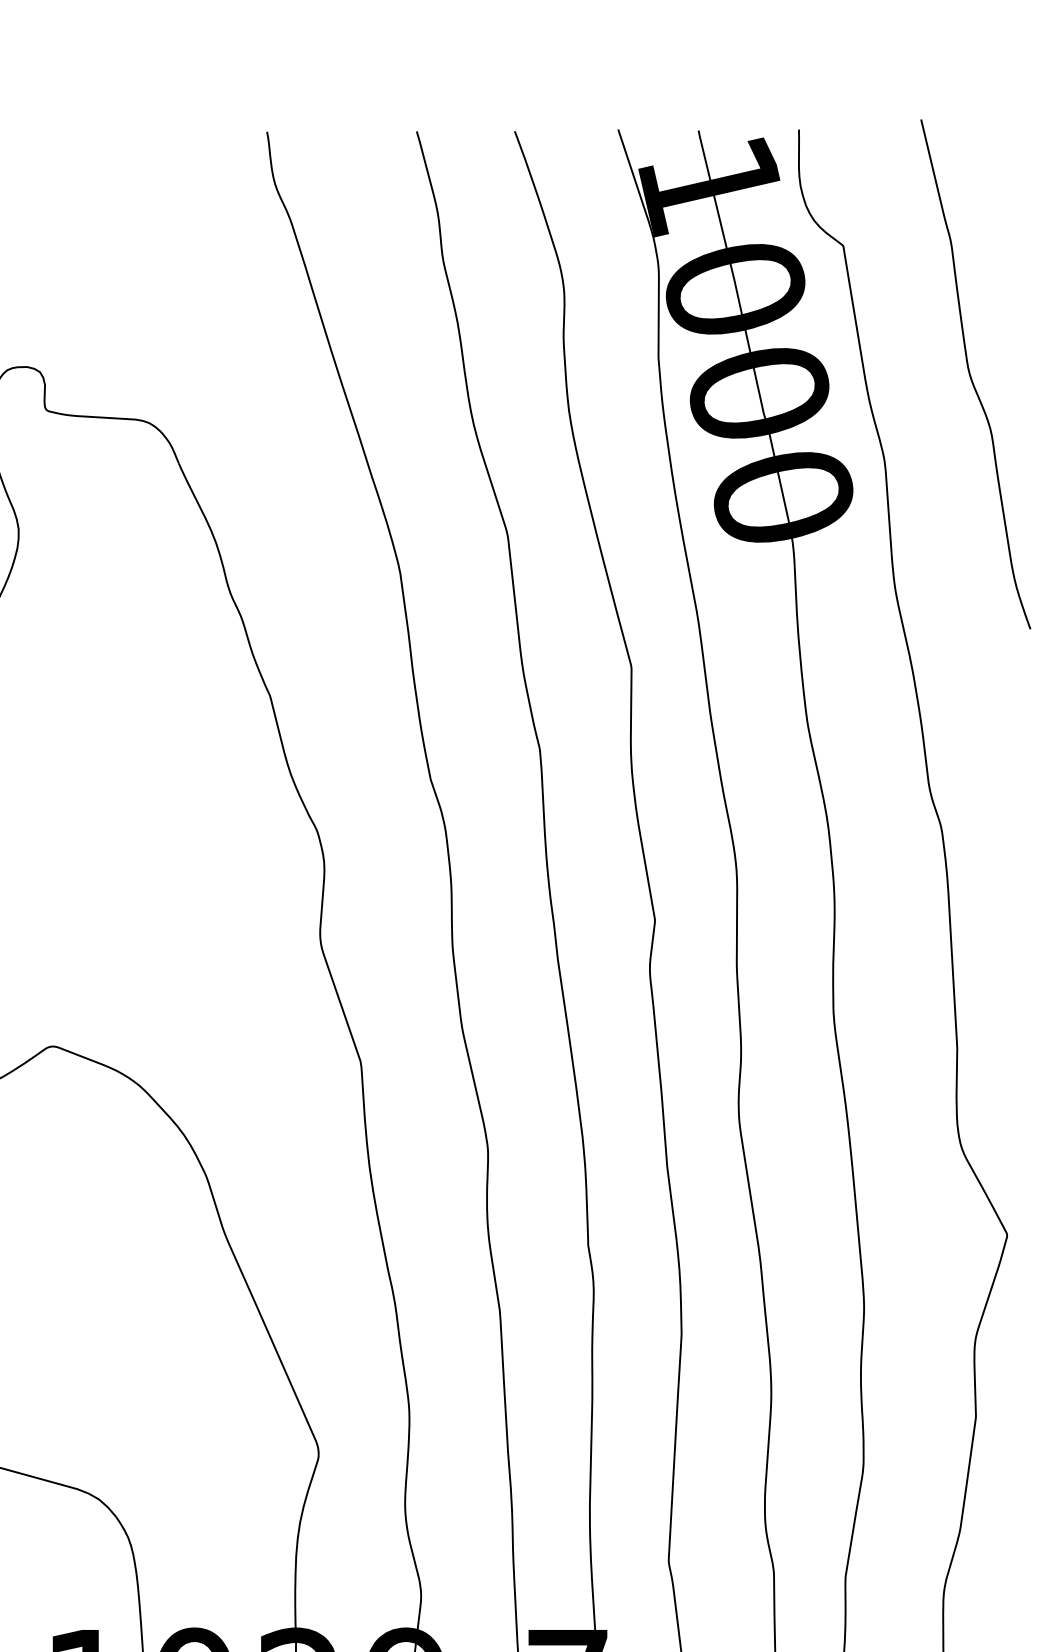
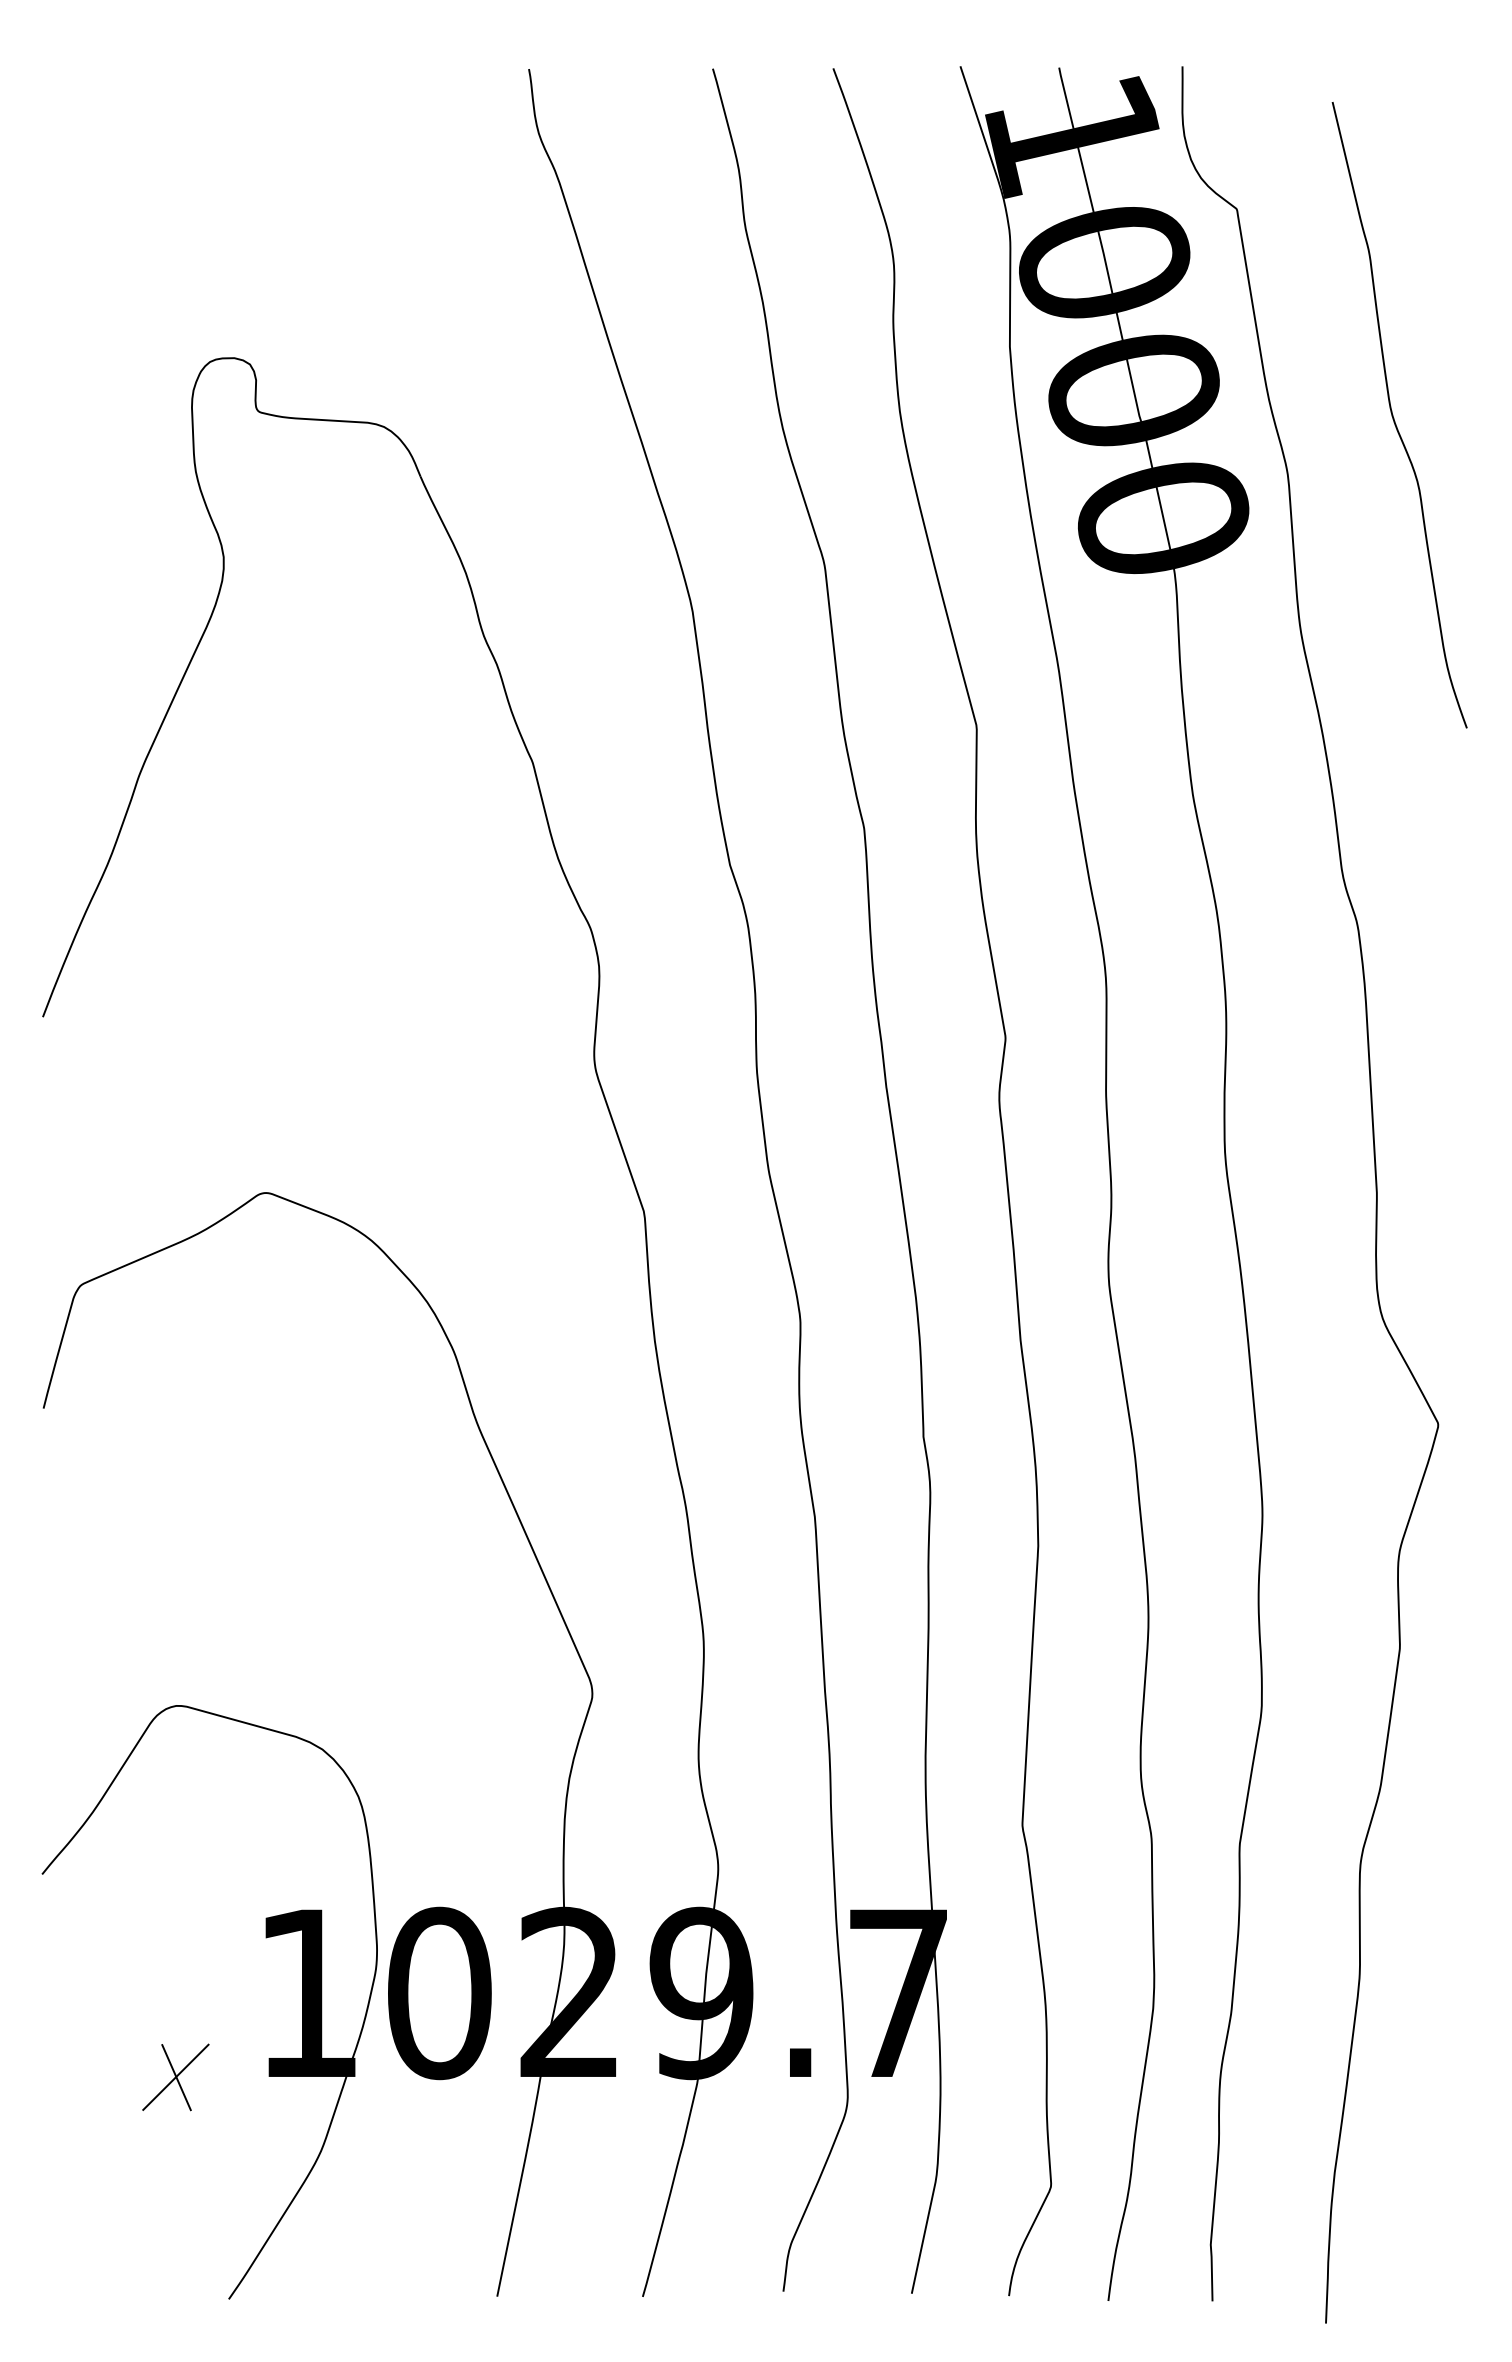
curve: (971, 377) -> (1394, 418), moved

